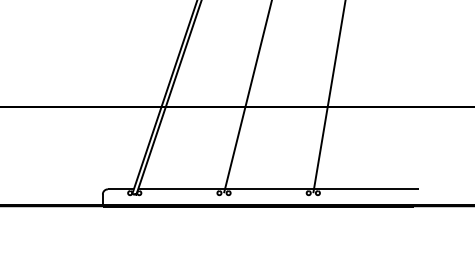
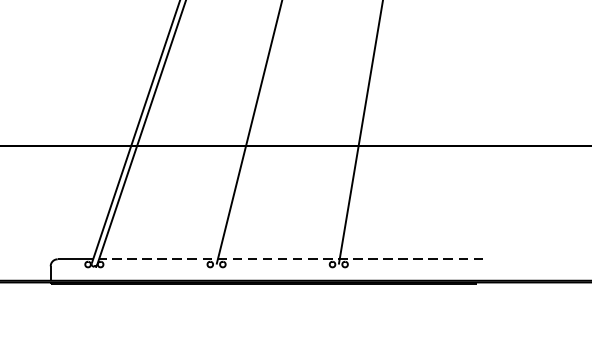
line: (277, 189) -> (289, 259), solid -> dashed

